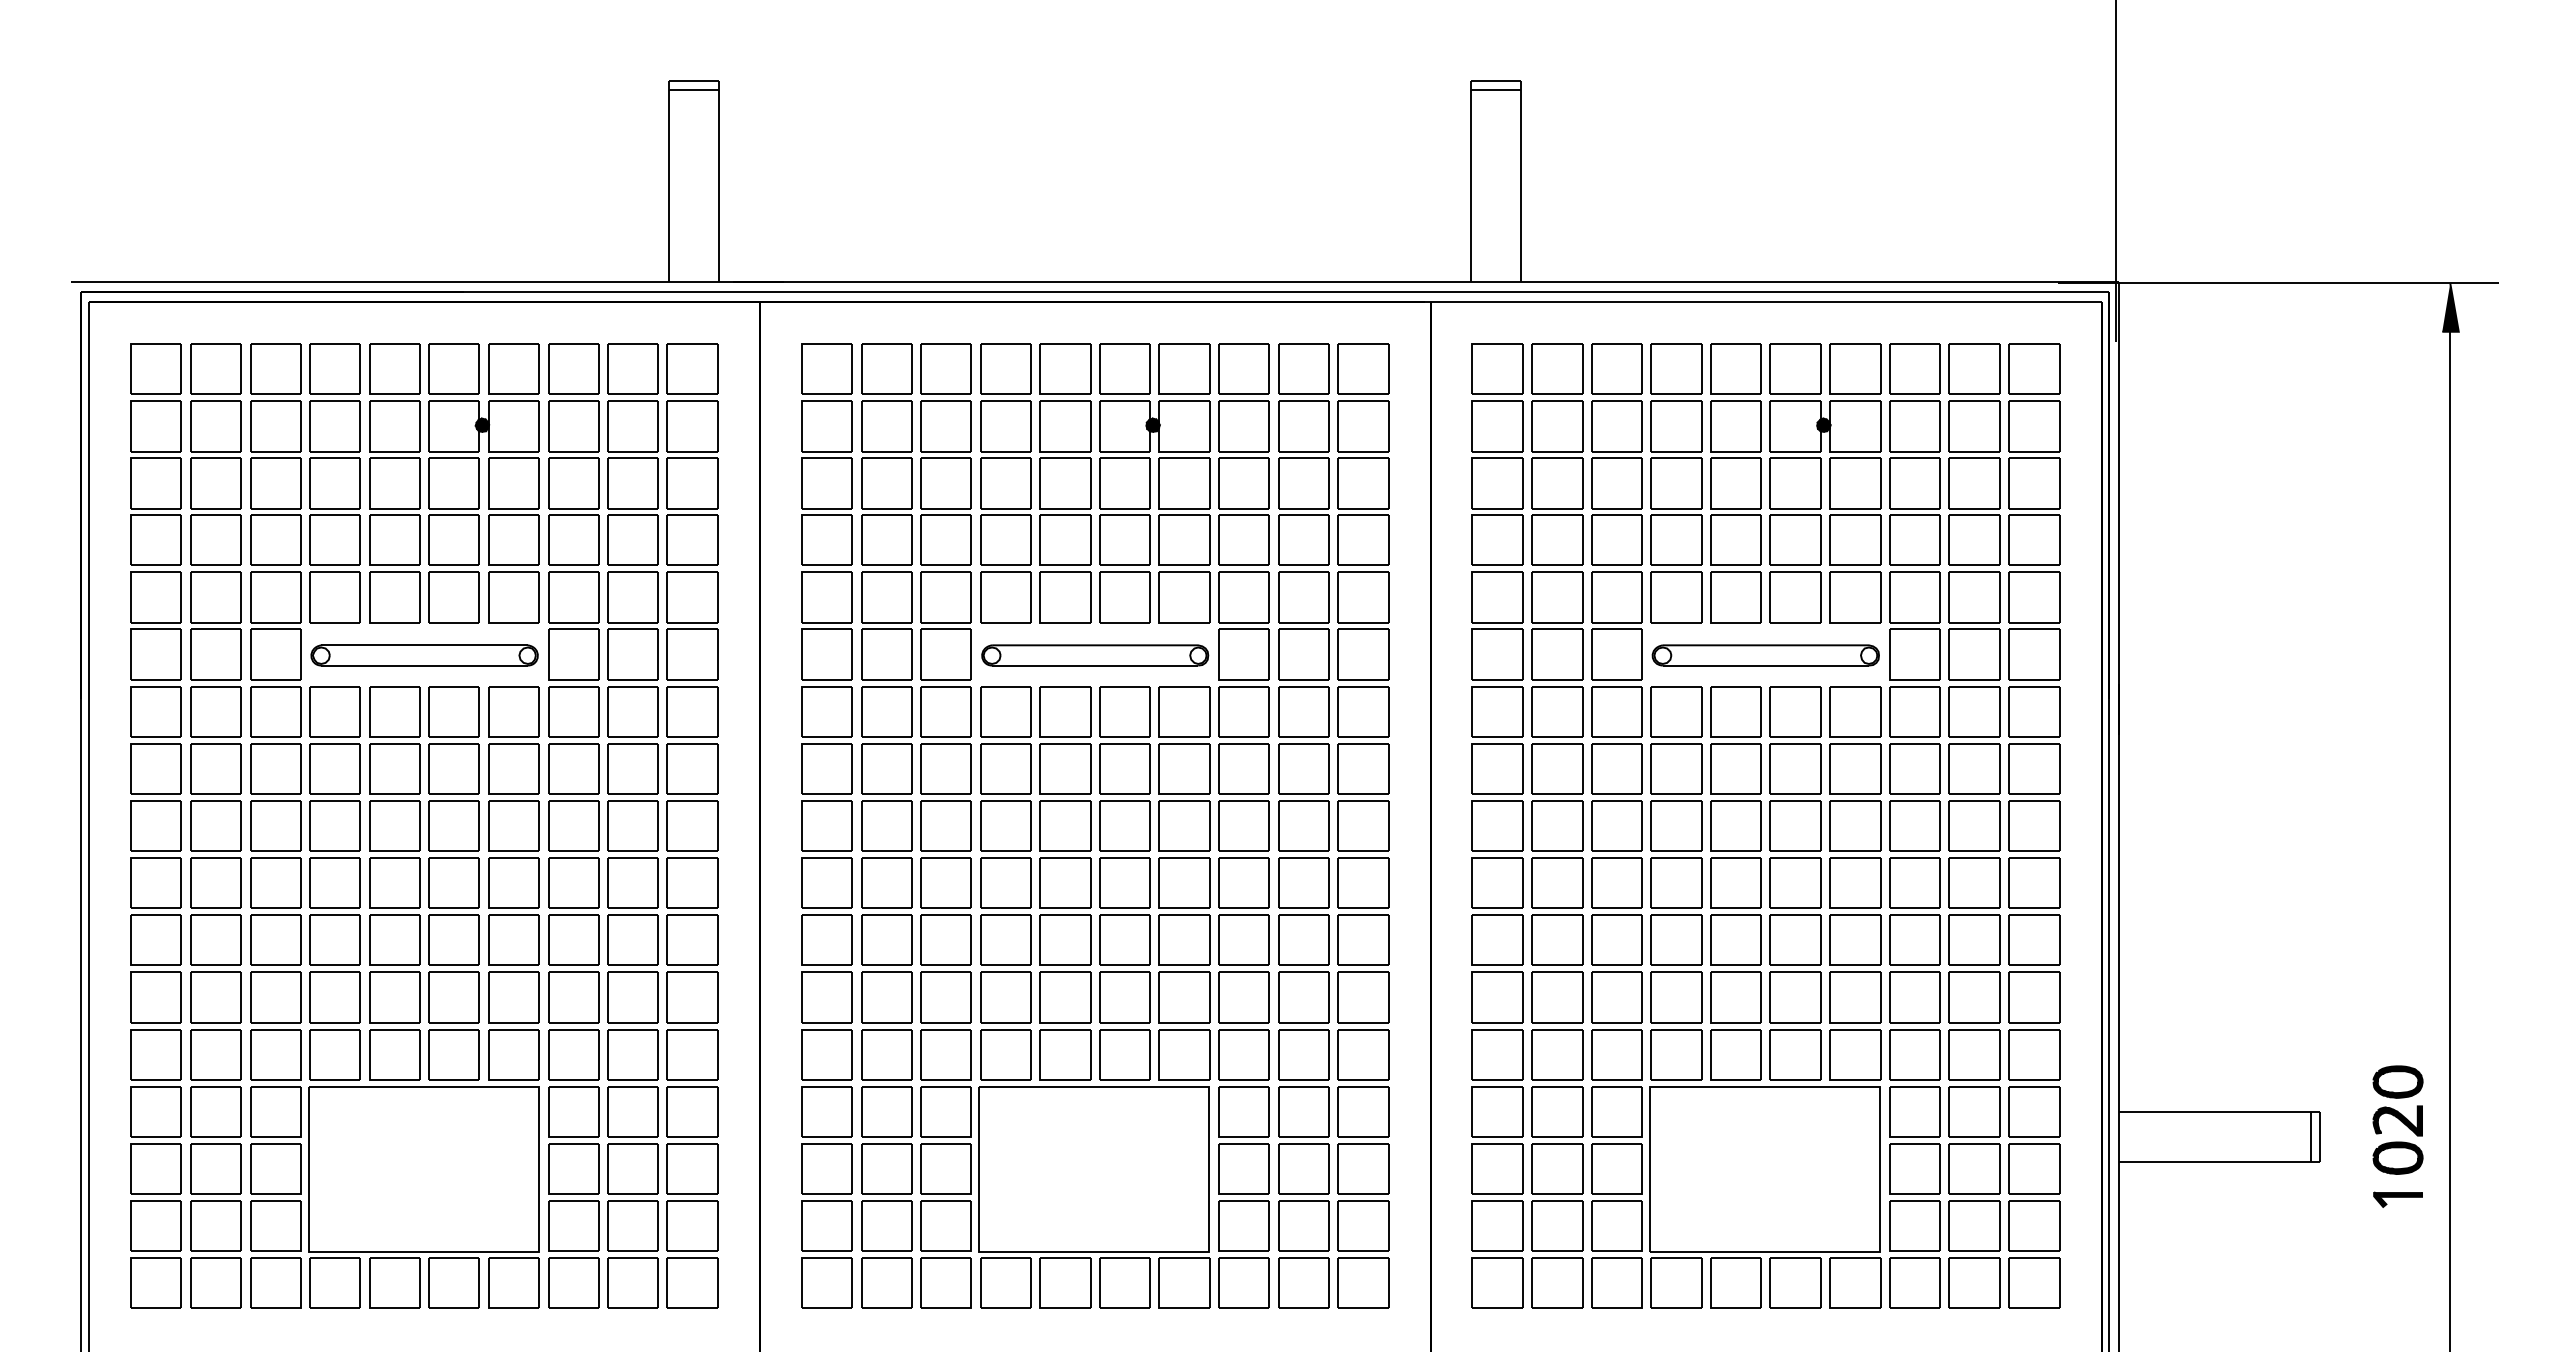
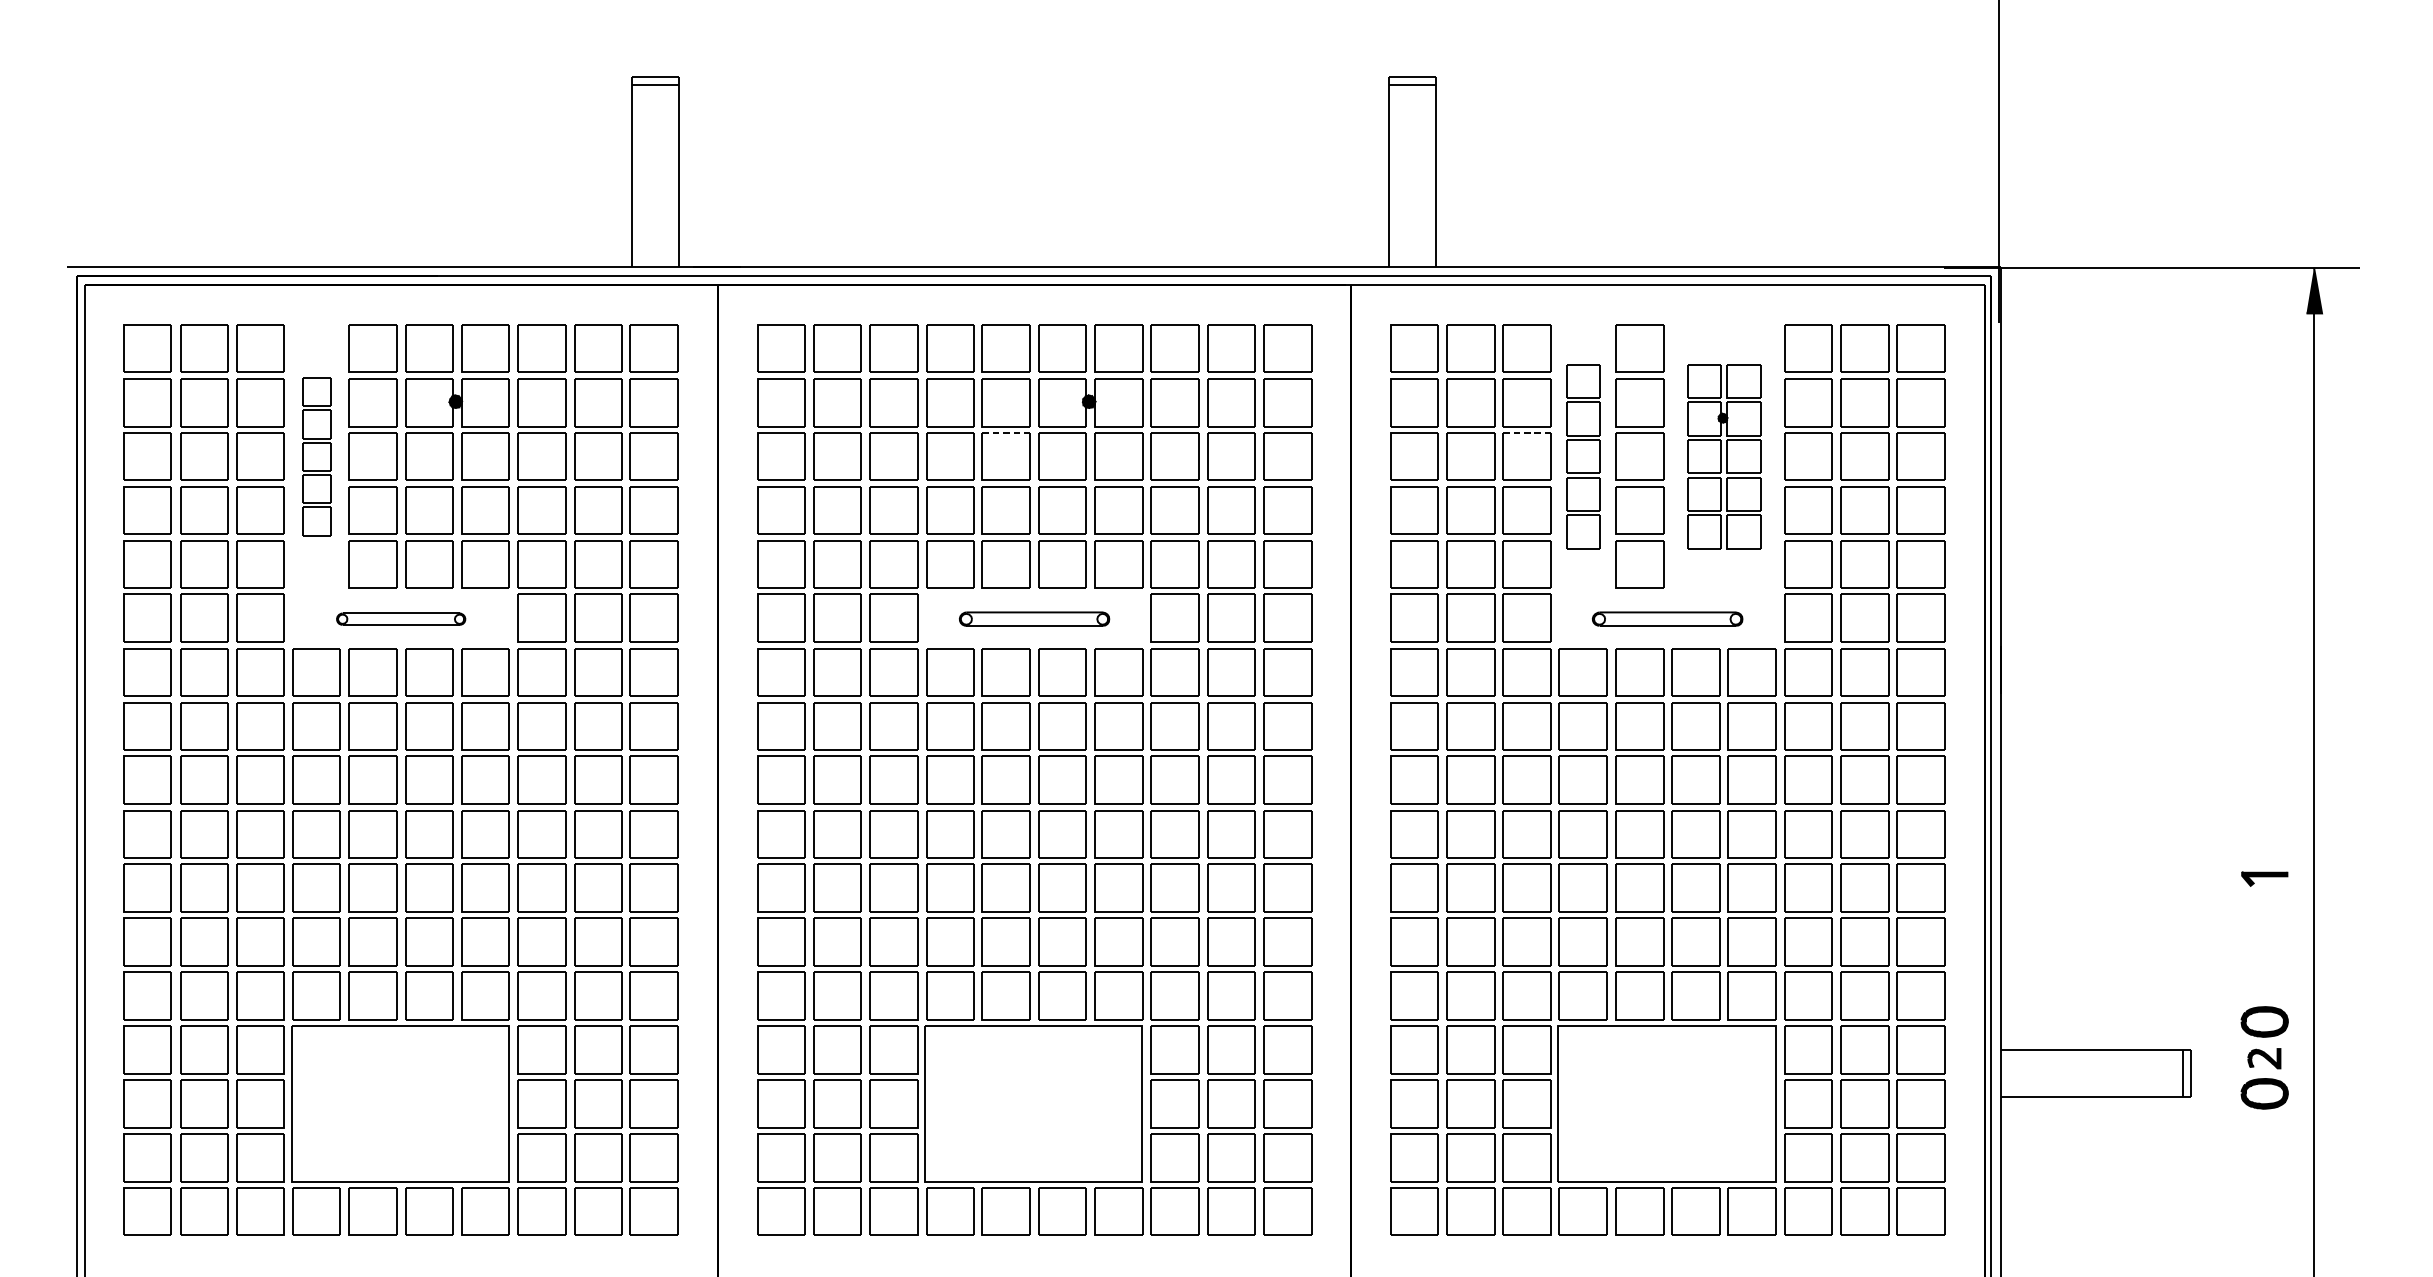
line: (1065, 458) -> (1006, 433), solid -> dashed
line: (1617, 458) -> (1527, 433), solid -> dashed
part: (334, 483) -> (316, 456), size x0.6
part: (1676, 483) -> (1583, 456), size x0.7
part: (1825, 483) -> (1724, 456), size x0.7
part: (424, 655) -> (401, 619), size x0.6
part: (1095, 655) -> (1034, 619), size x0.7
part: (1765, 655) -> (1667, 619), size x0.7
part: (2397, 1120) -> (2264, 1058), size x0.7
part: (2397, 1199) -> (2264, 878), moved

